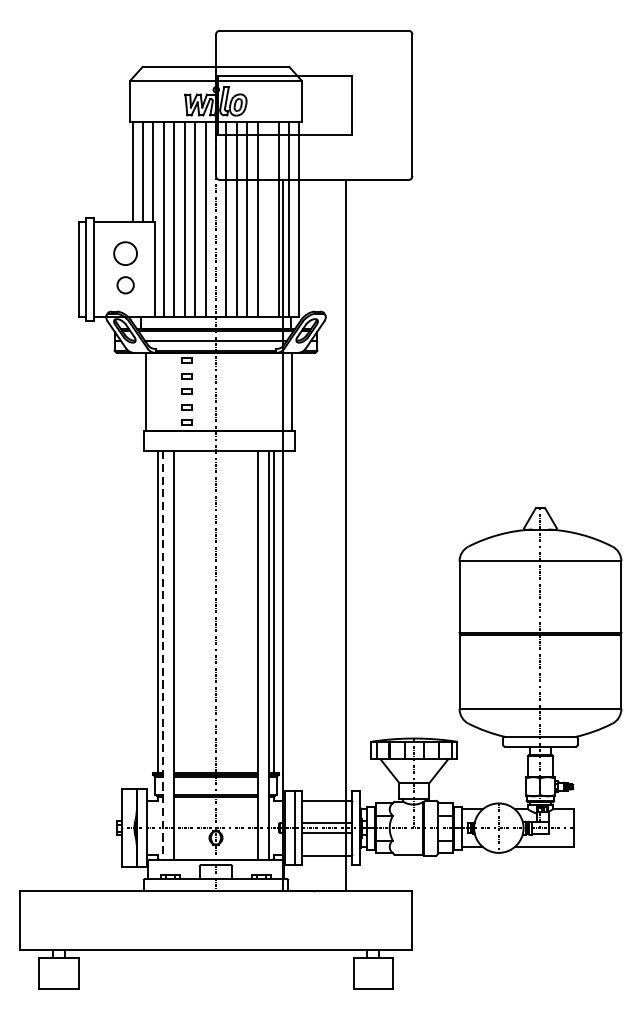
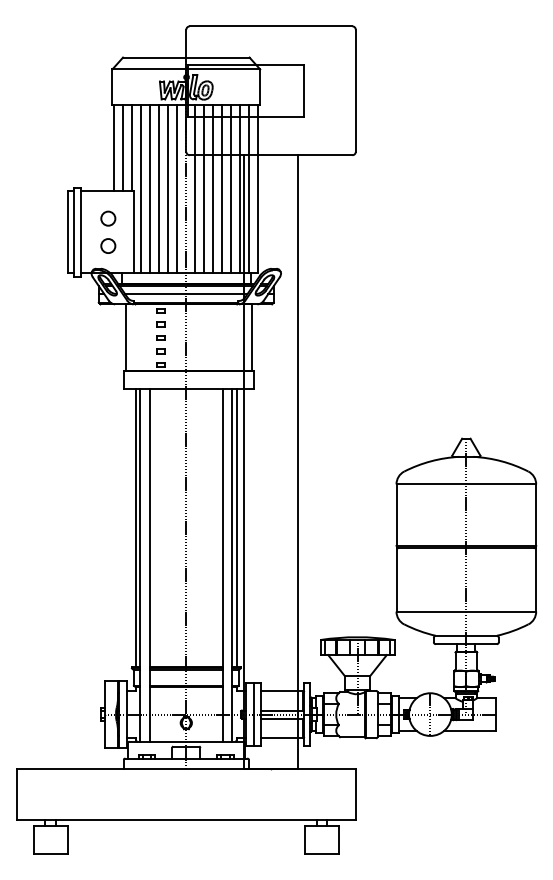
line: (268, 218) -> (231, 188), added
circle: (125, 253) -> (108, 218), size x0.71
line: (162, 655) -> (140, 565), dashed -> solid

